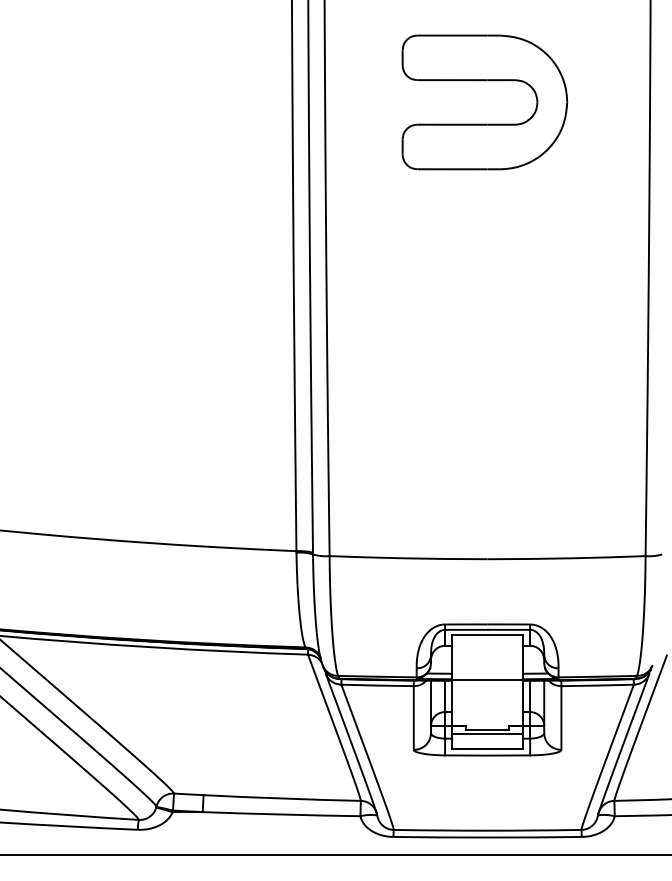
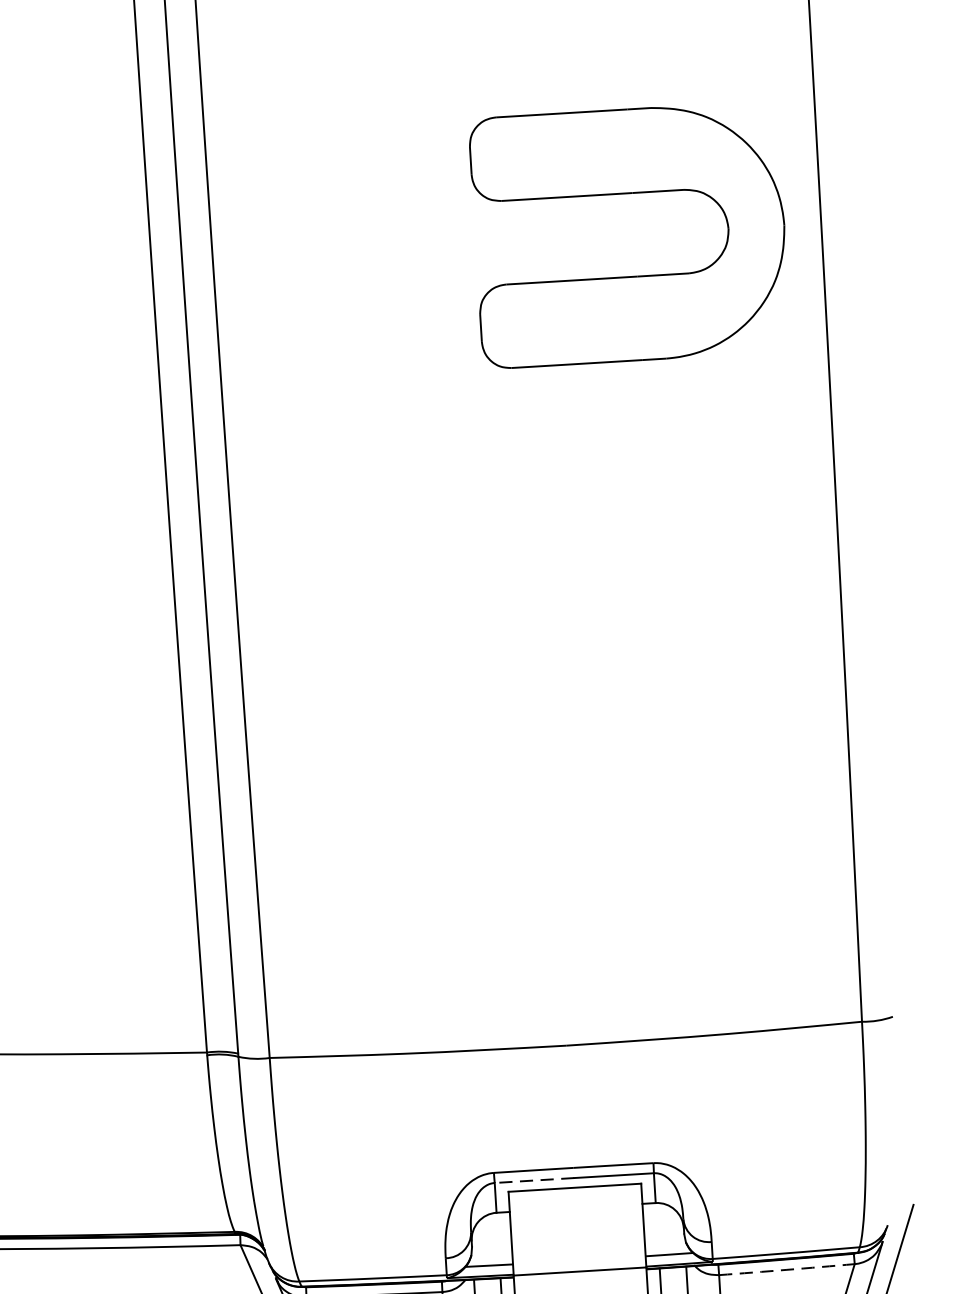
part: (484, 81) -> (626, 195), moved
line: (465, 629) -> (532, 1179), solid -> dashed
arc: (597, 685) -> (786, 1269), solid -> dashed

